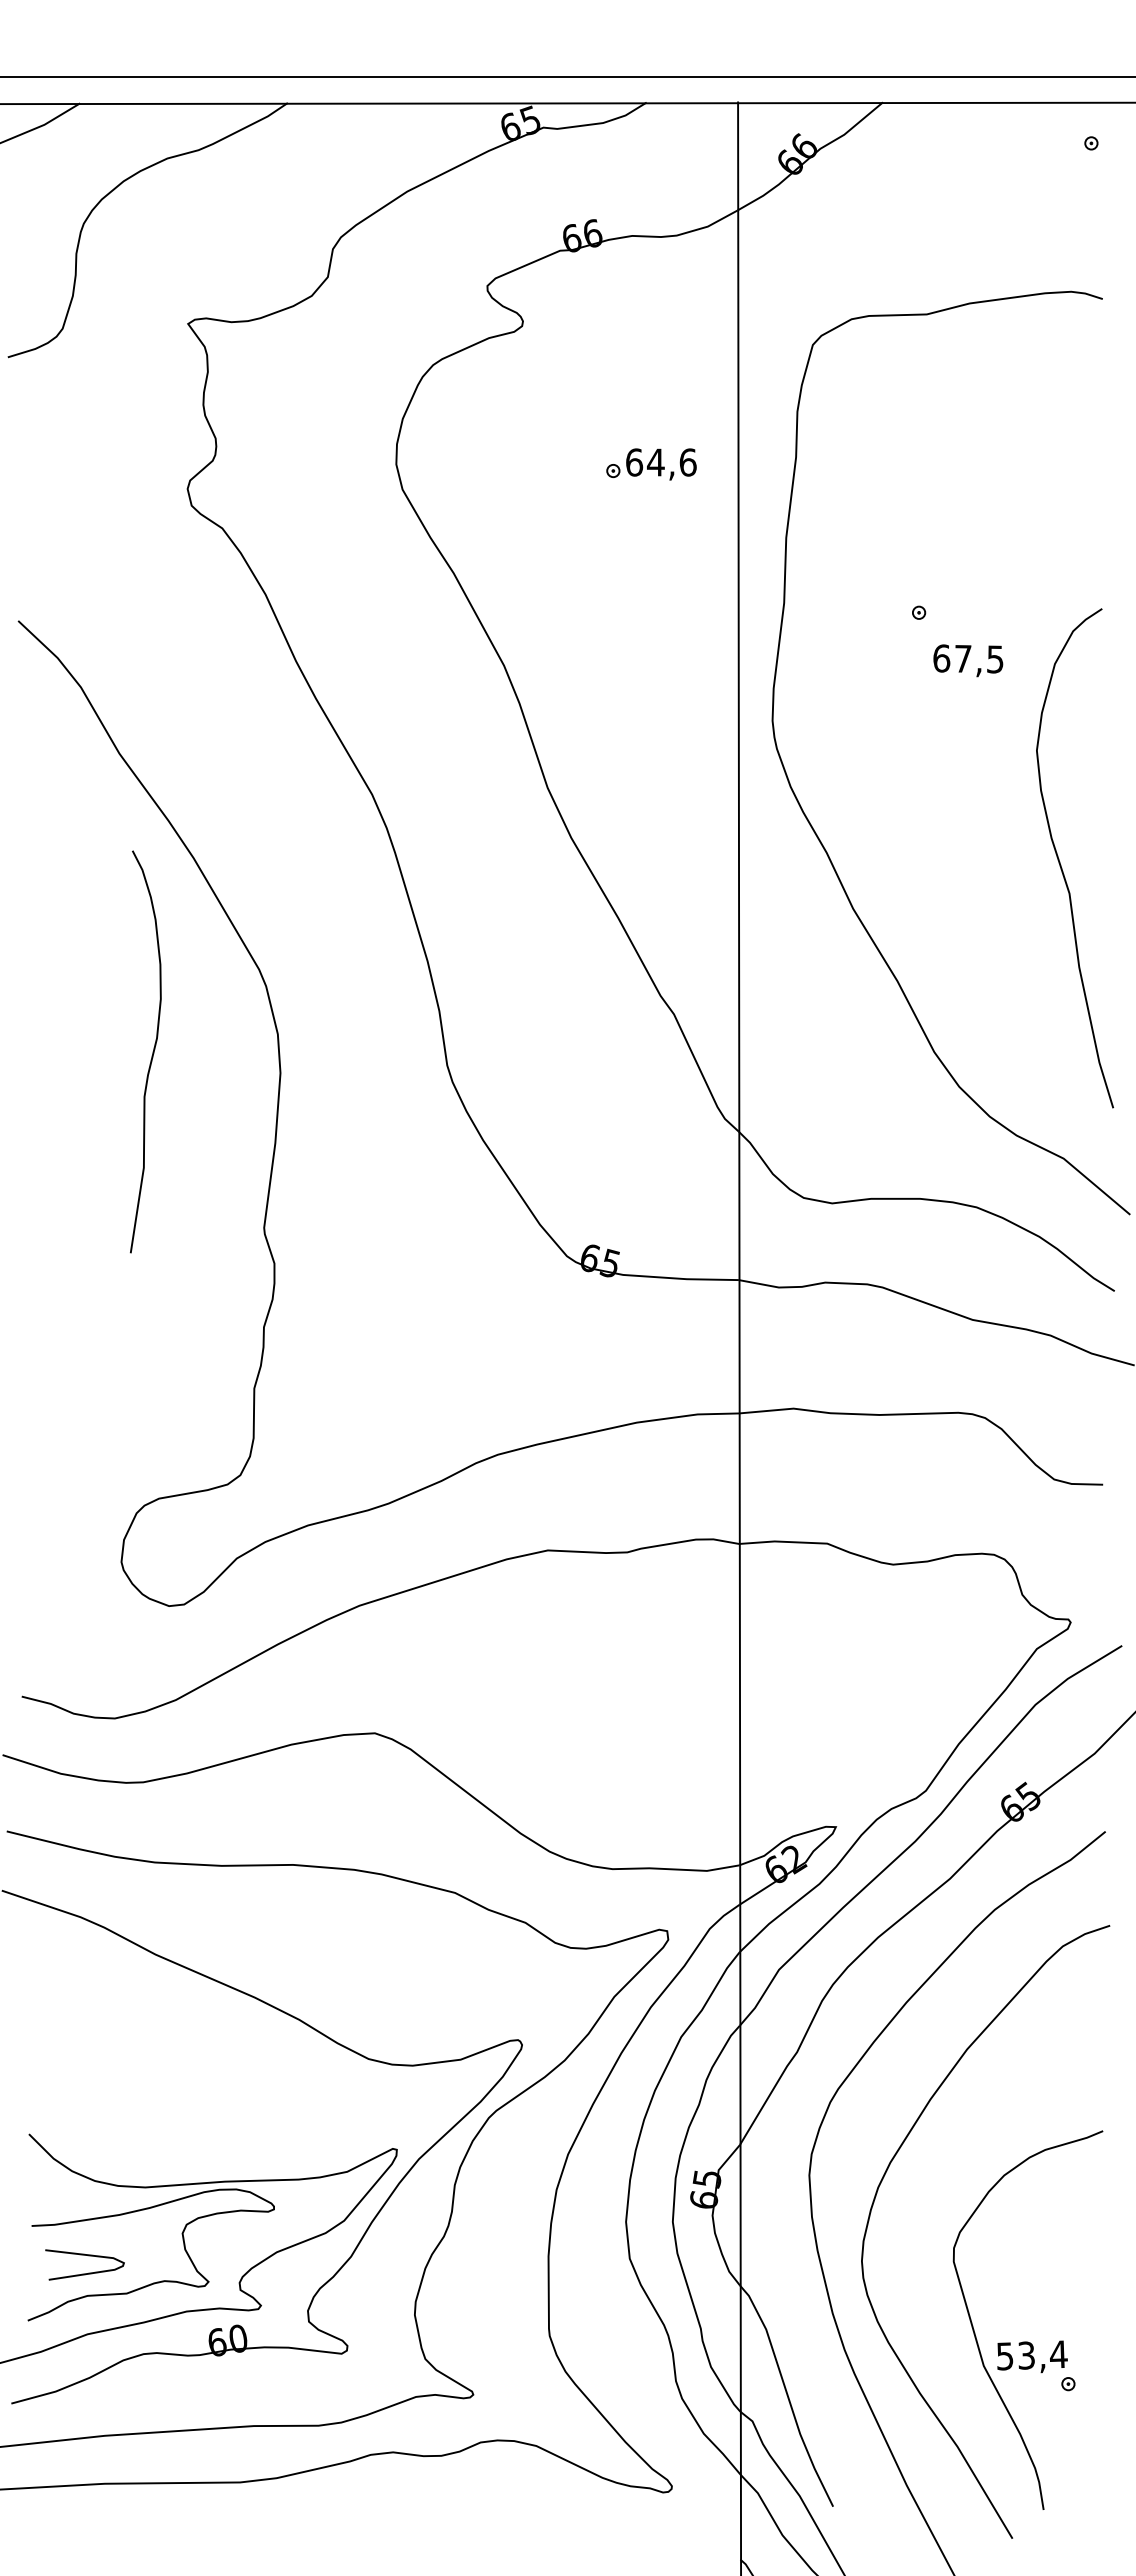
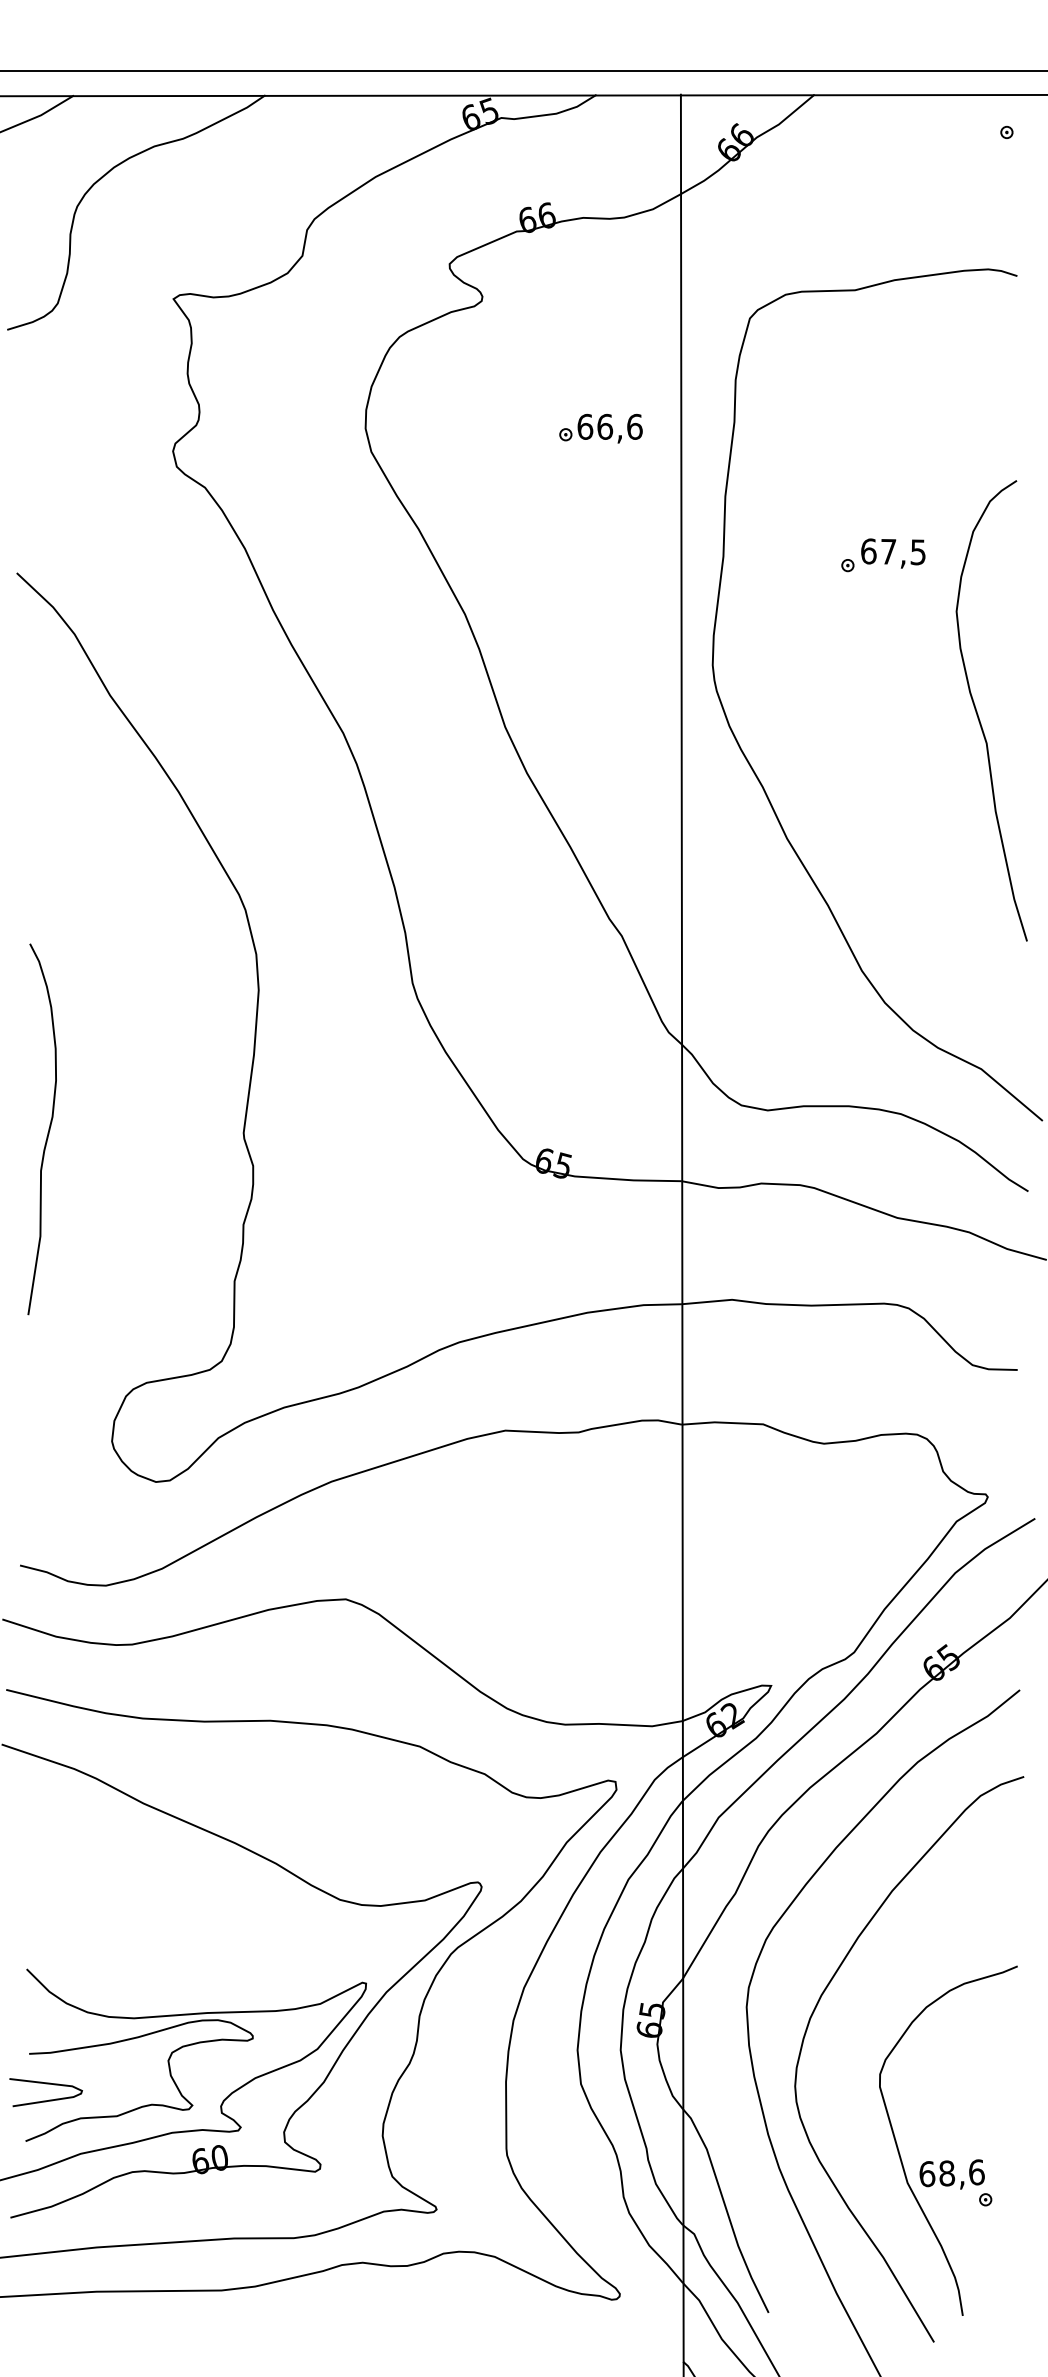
text: (655, 462) -> (604, 426), 64,6 -> 66,6
text: (968, 660) -> (893, 553), moved
curve: (1060, 861) -> (978, 713), moved
curve: (152, 1051) -> (48, 1128), moved
curve: (88, 2256) -> (49, 2084), moved
text: (1031, 2355) -> (951, 2173), 53,4 -> 68,6

